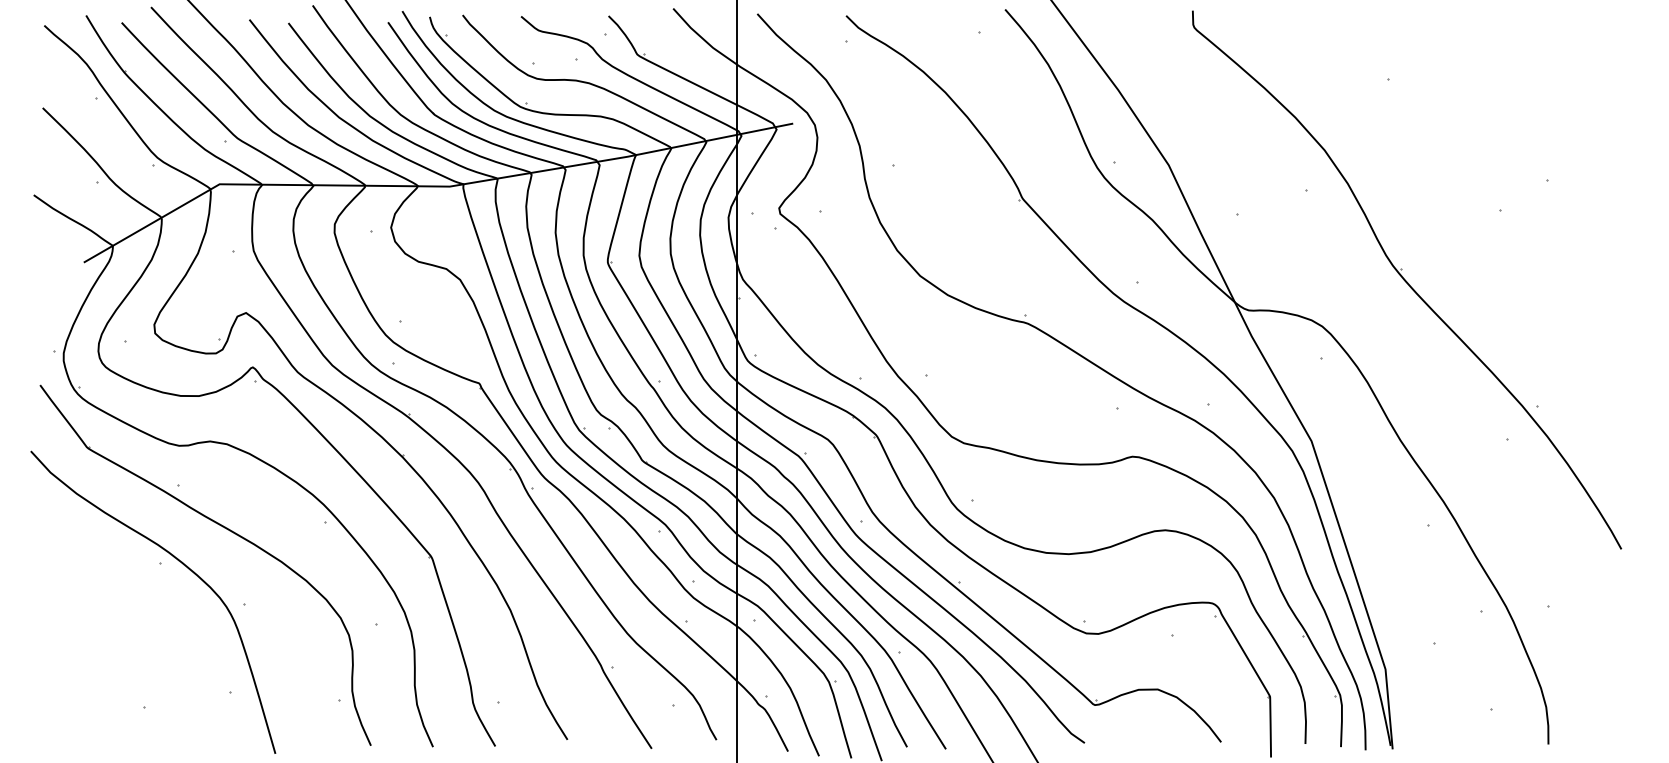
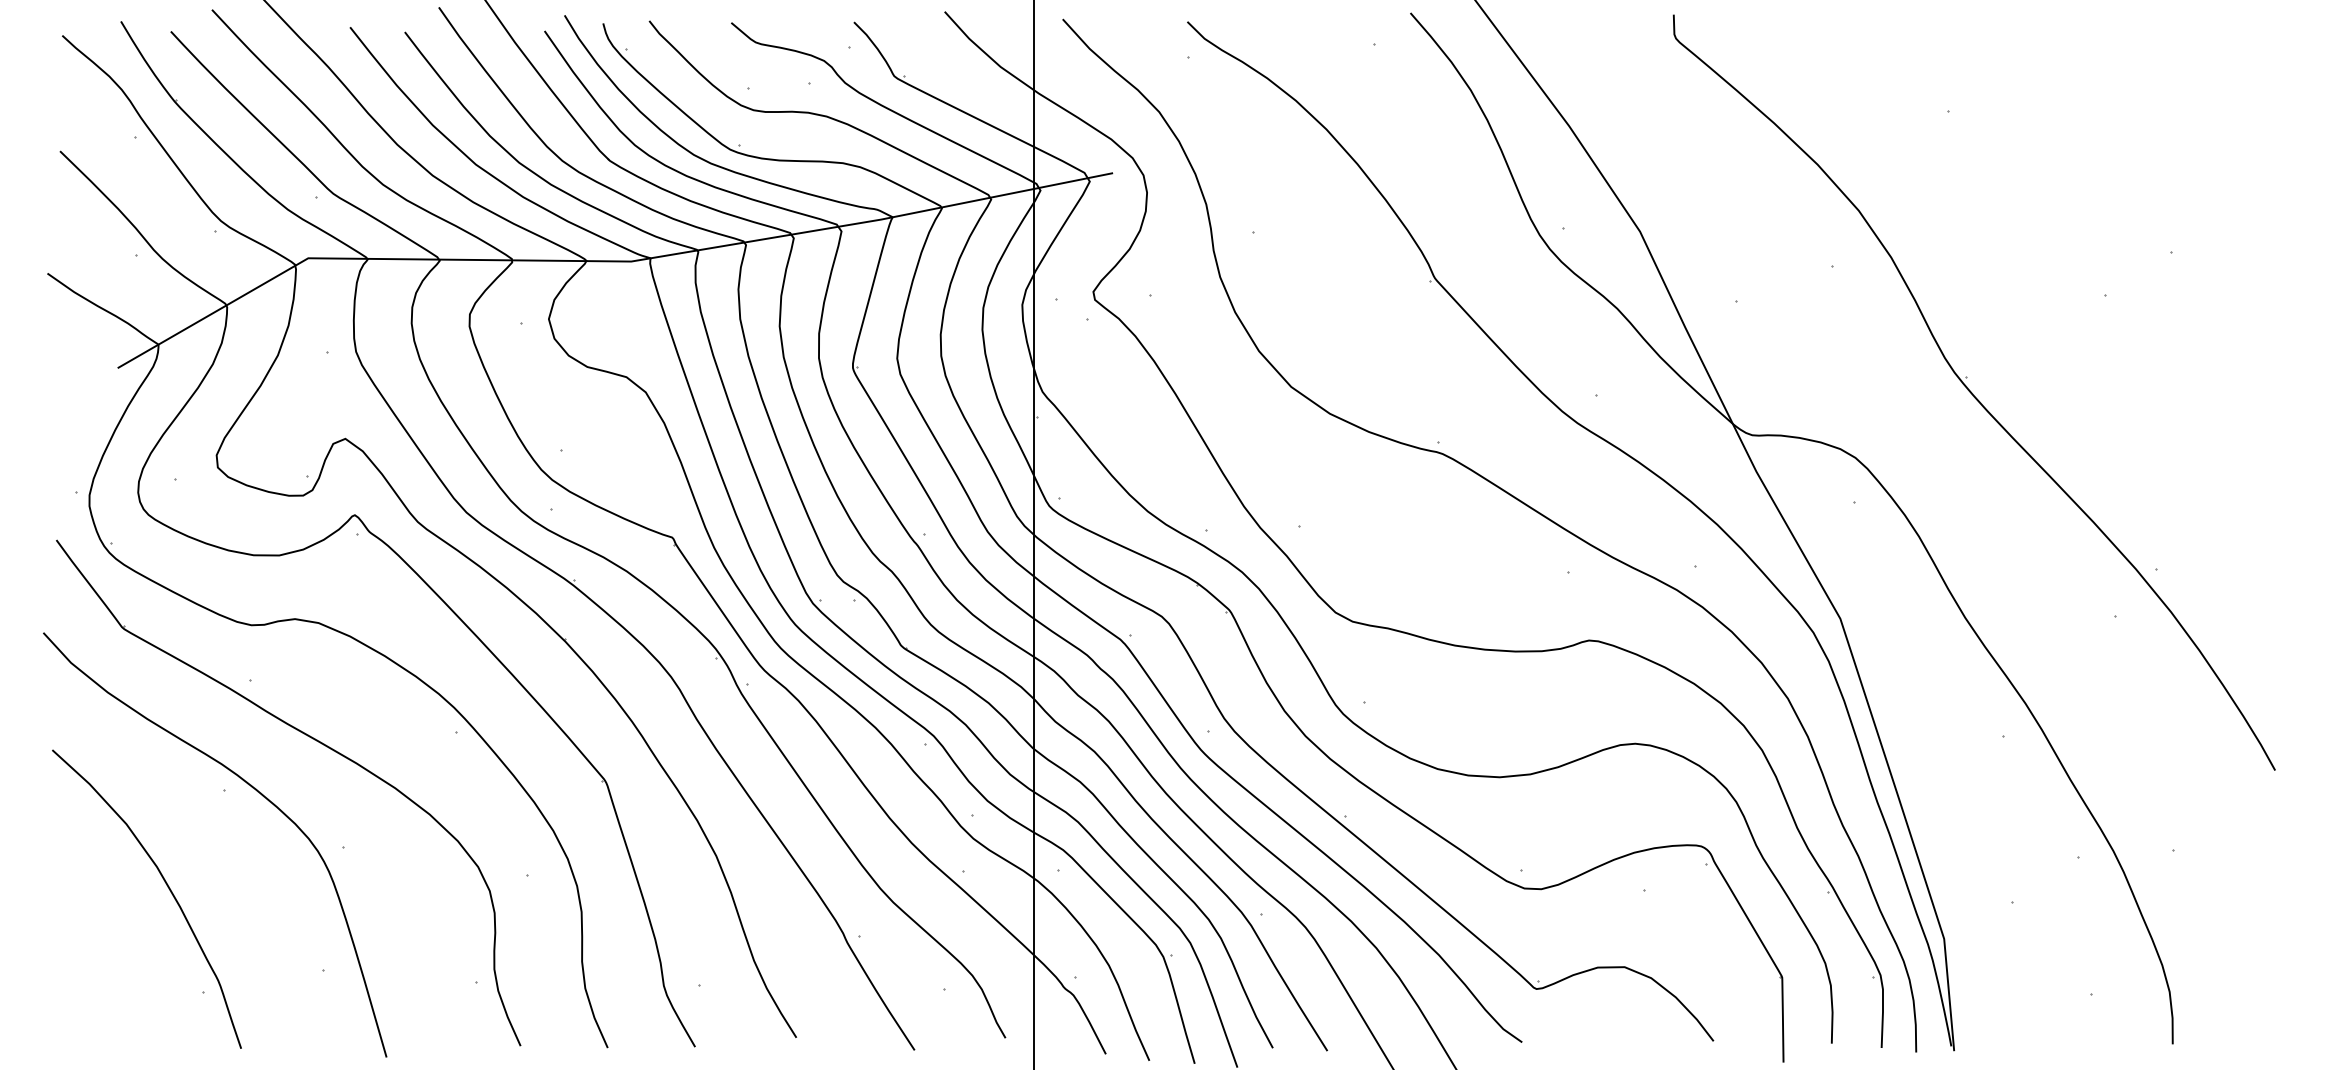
curve: (119, 632) -> (167, 887), added

